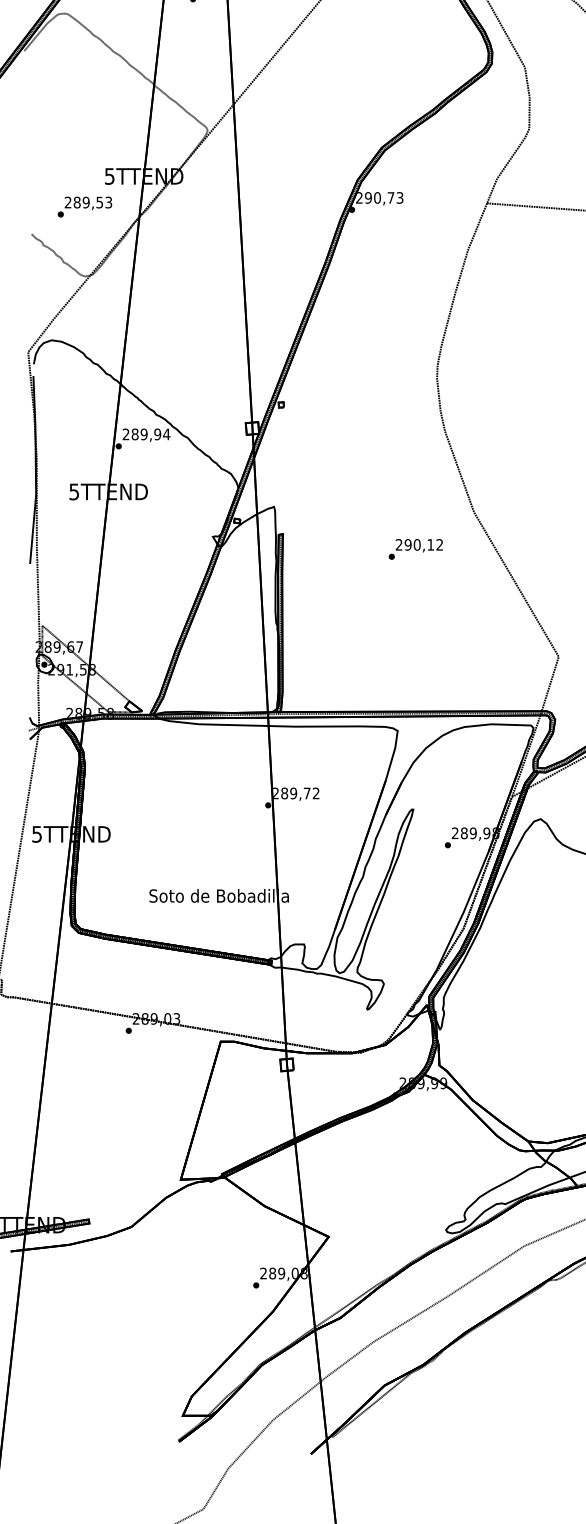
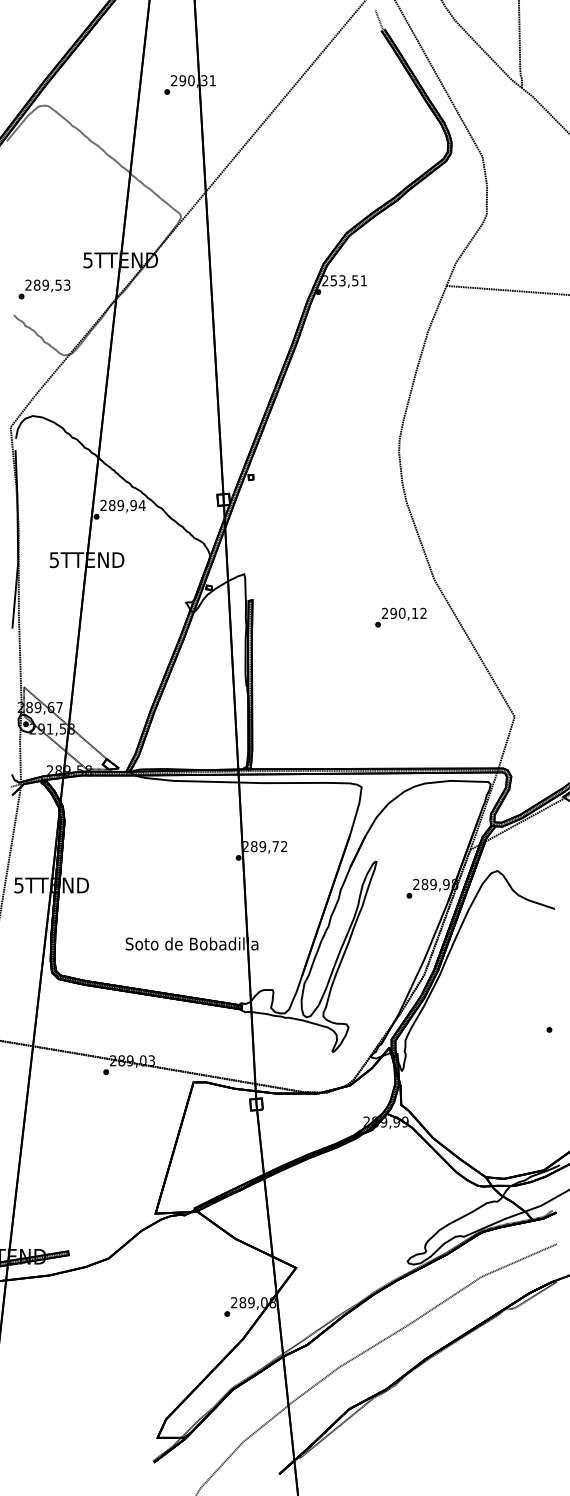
text: (383, 197) -> (348, 280), 290,73 -> 253,51
text: (84, 207) -> (44, 289), moved
text: (415, 549) -> (400, 617), moved

